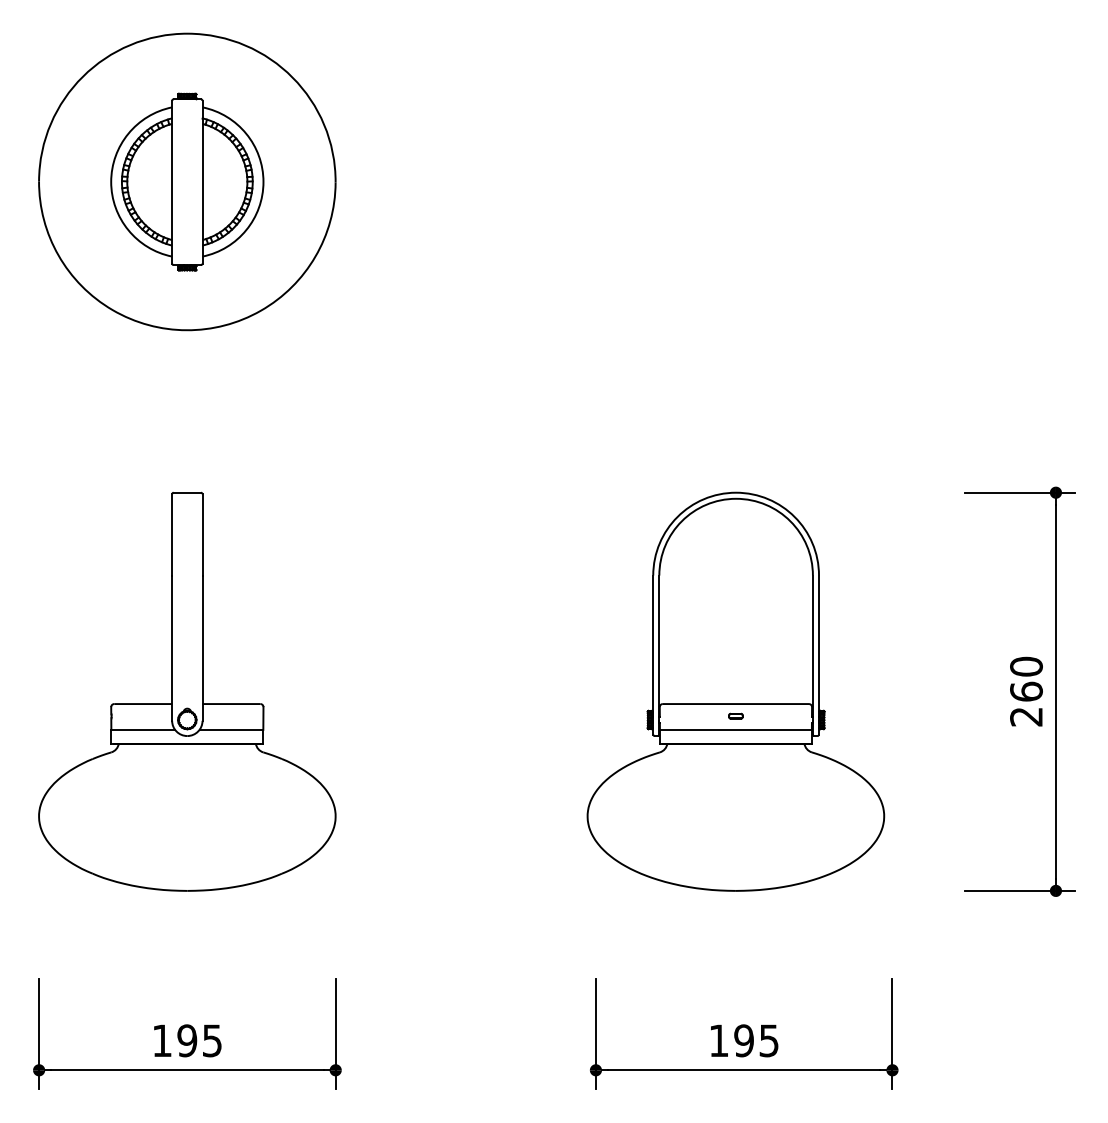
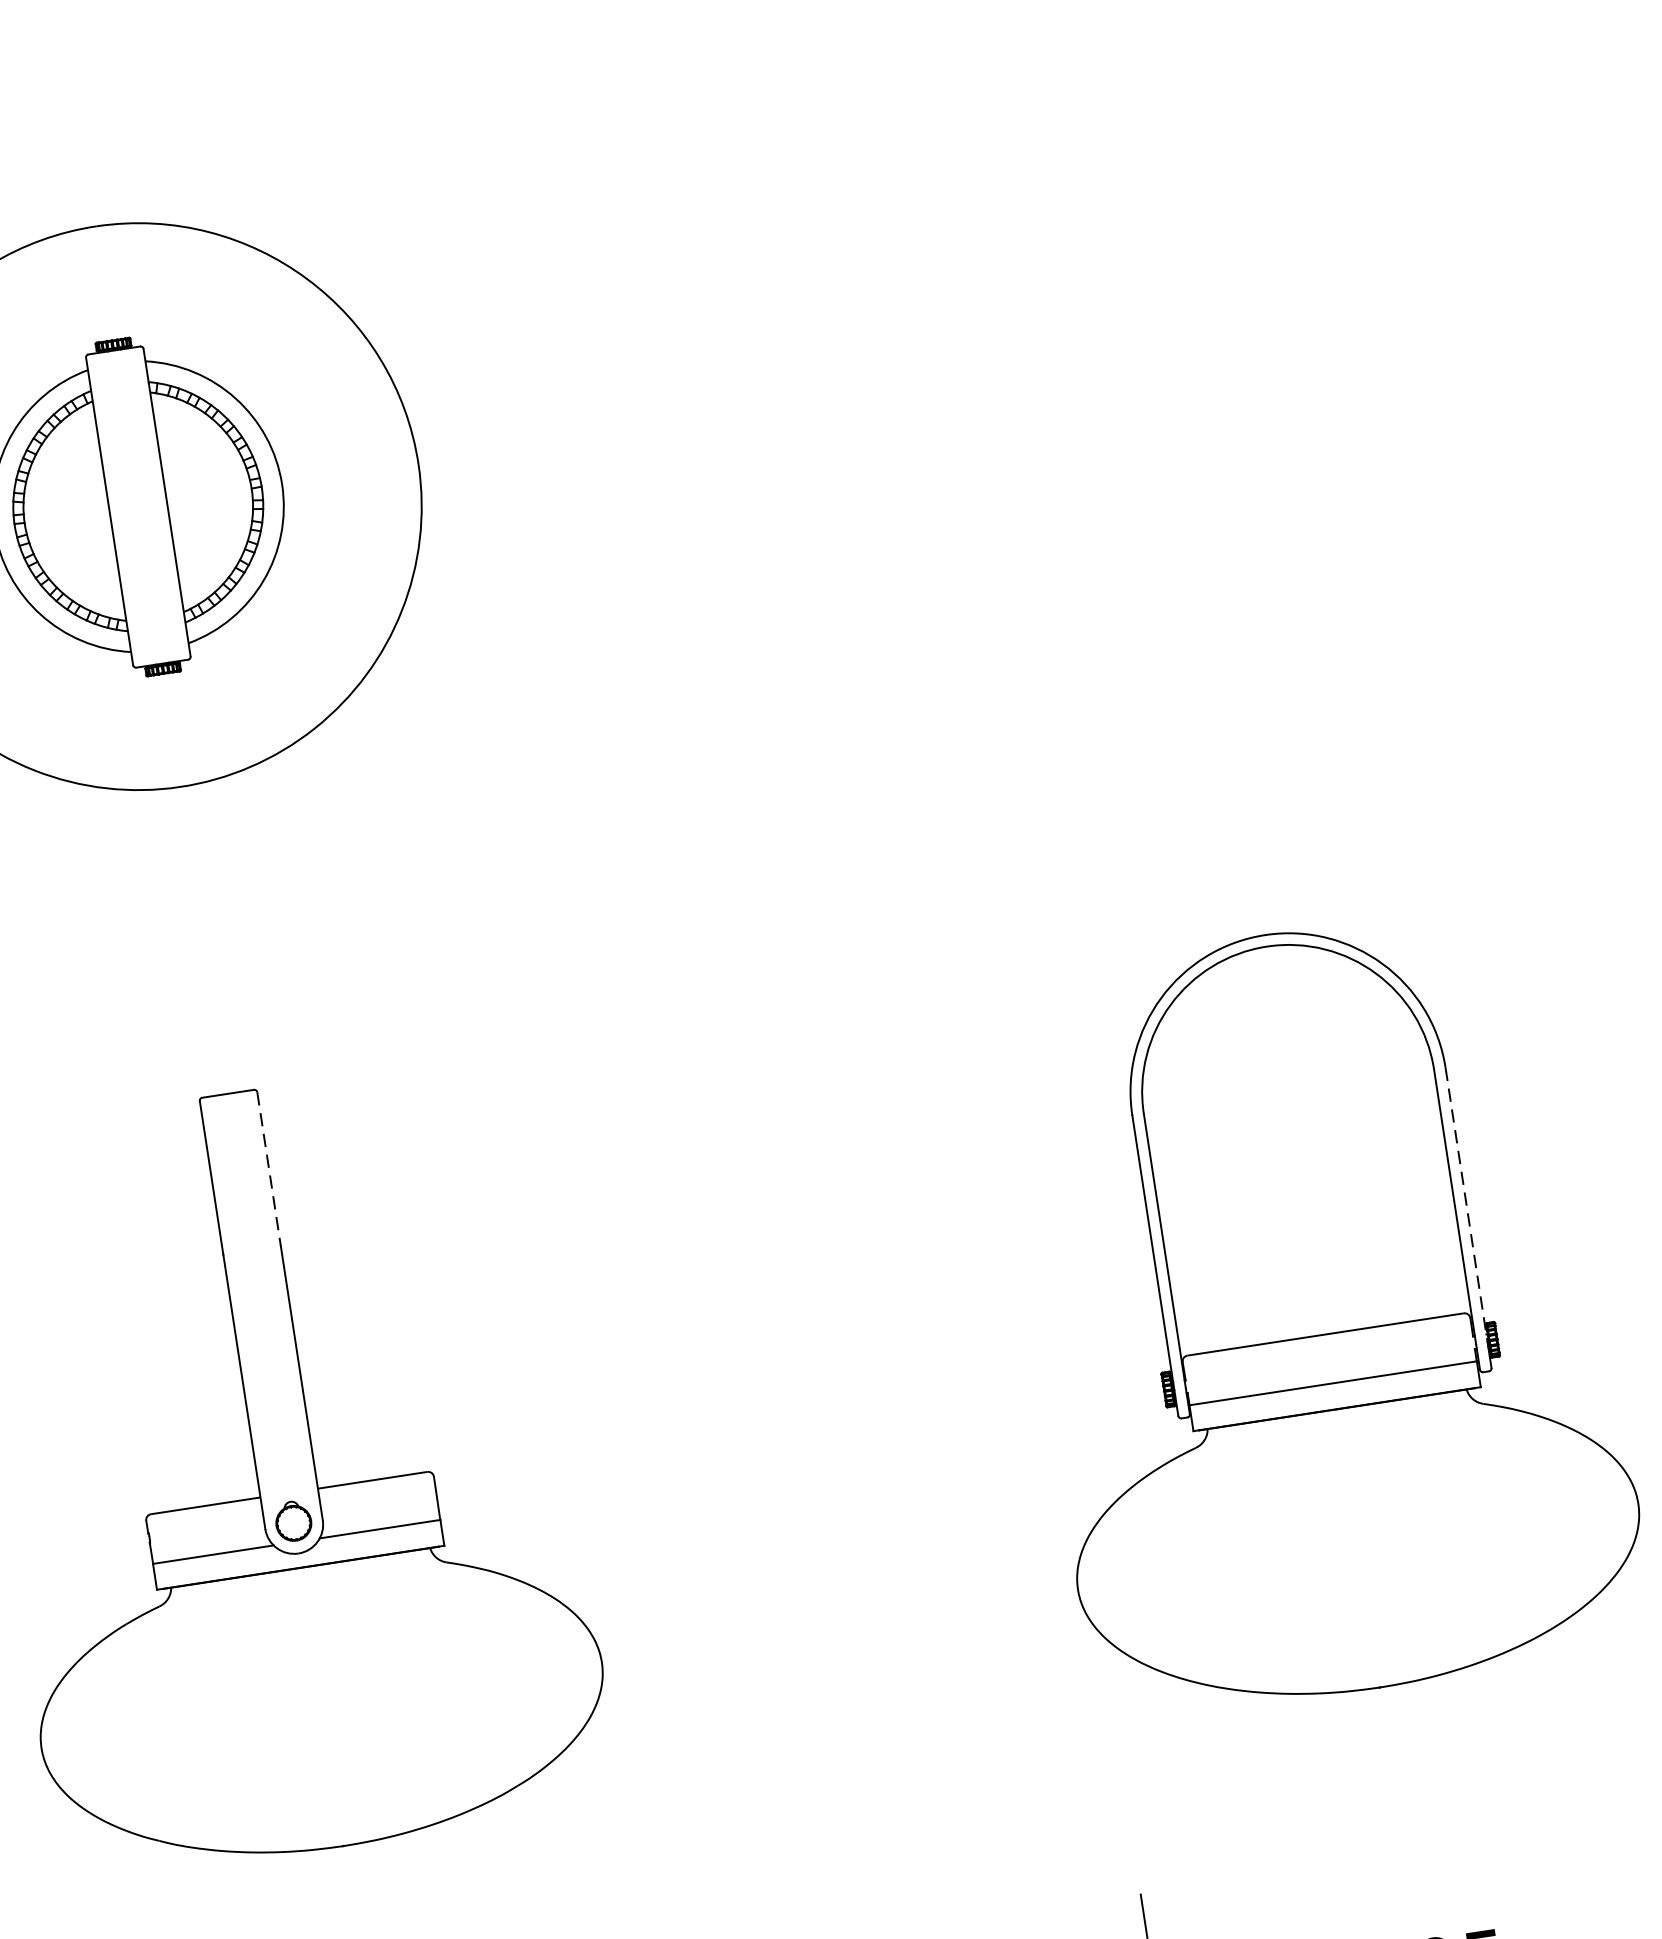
line: (202, 534) -> (268, 1168), solid -> dashed
line: (819, 648) -> (1467, 1205), solid -> dashed
part: (735, 715) -> (1328, 1356), removed

